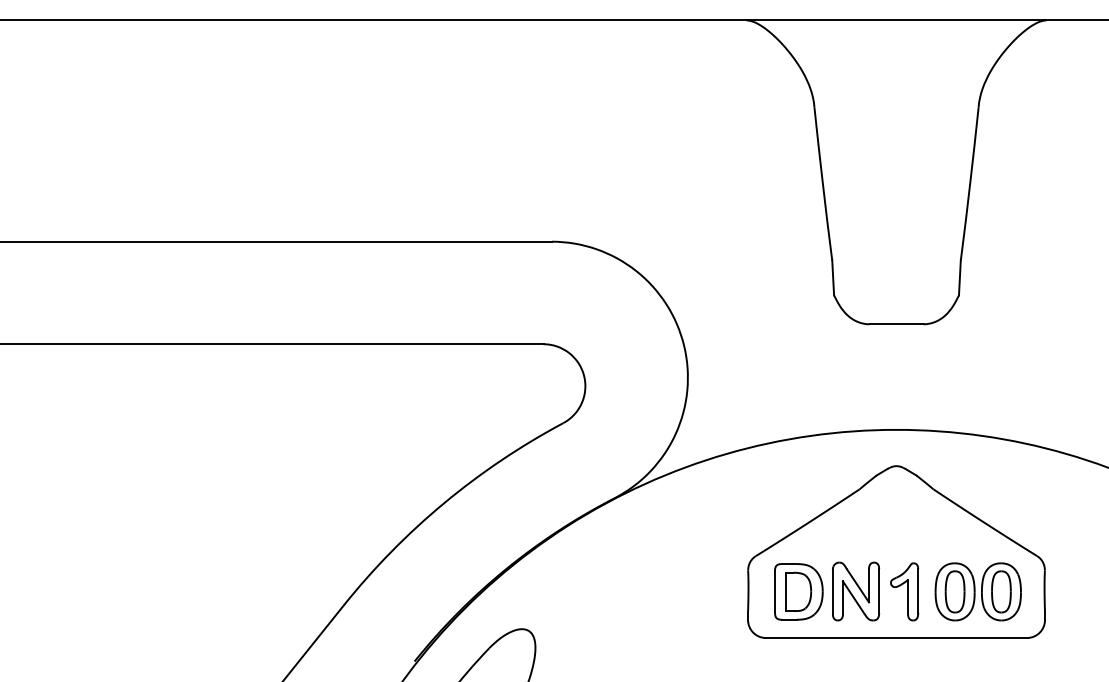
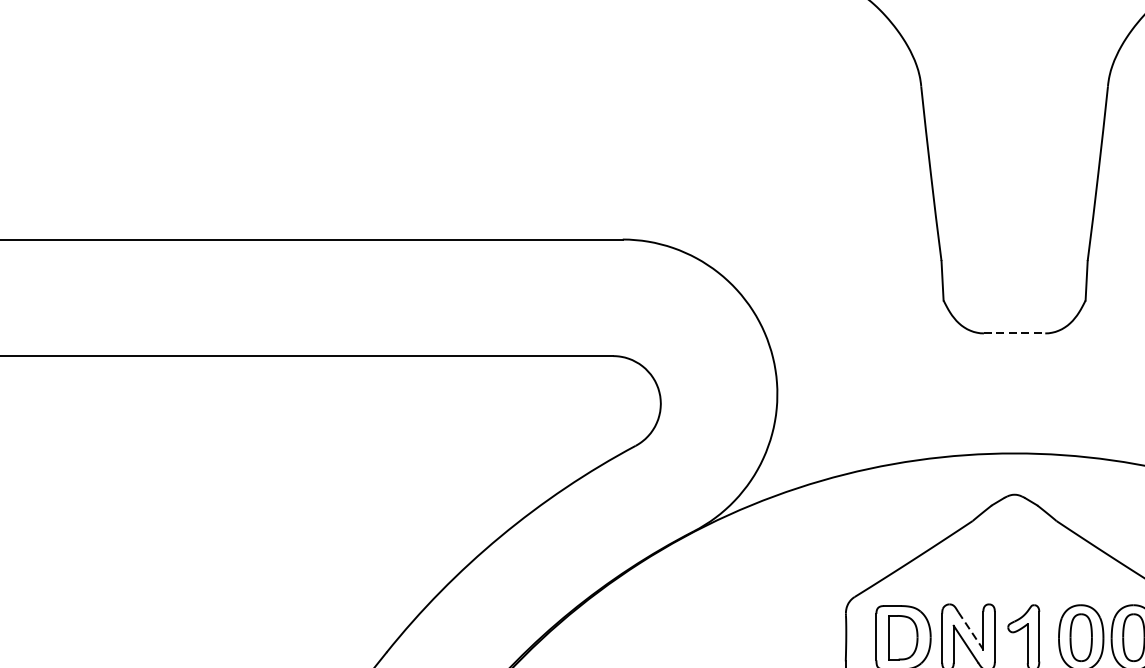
line: (896, 324) -> (1014, 333), solid -> dashed
line: (858, 585) -> (971, 630), solid -> dashed

